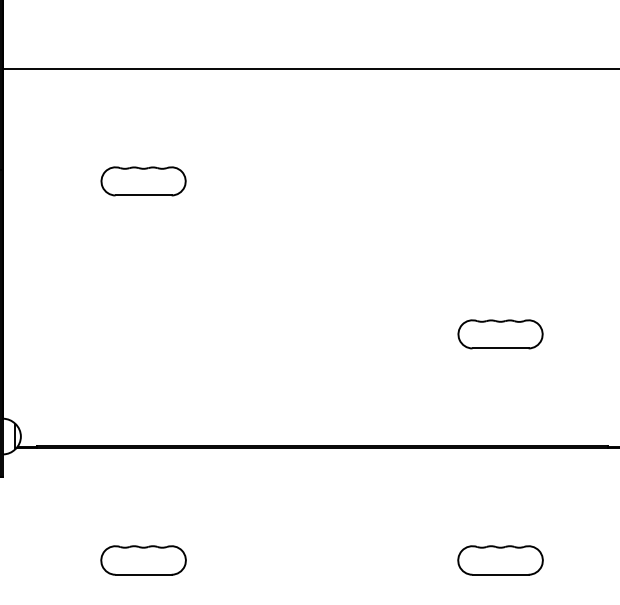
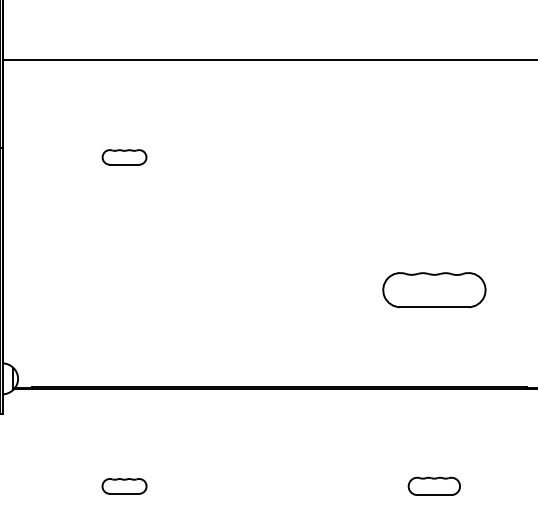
part: (143, 181) -> (124, 157), size x0.6
part: (500, 334) -> (434, 290), size x1.4
part: (143, 560) -> (124, 486), size x0.6
part: (500, 560) -> (434, 486), size x0.7

